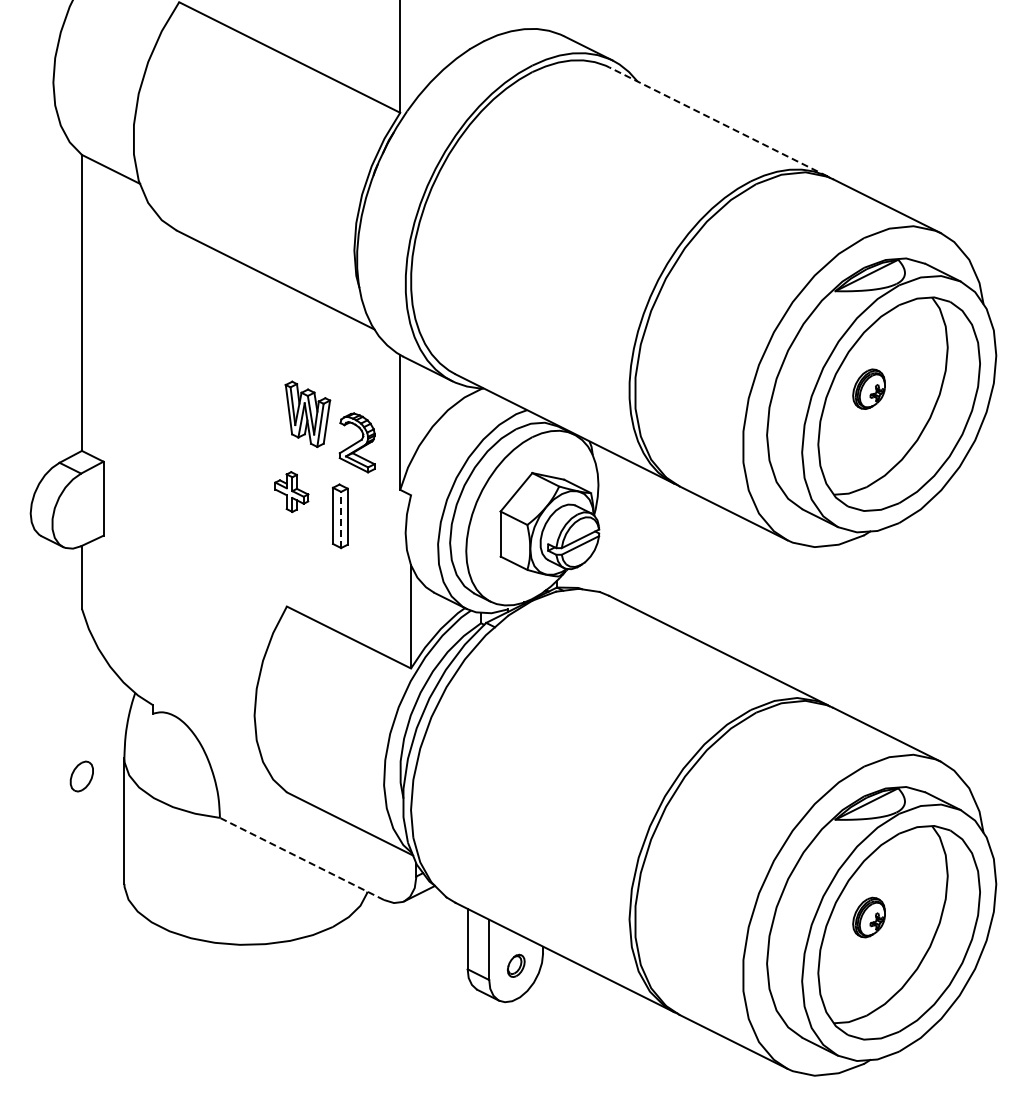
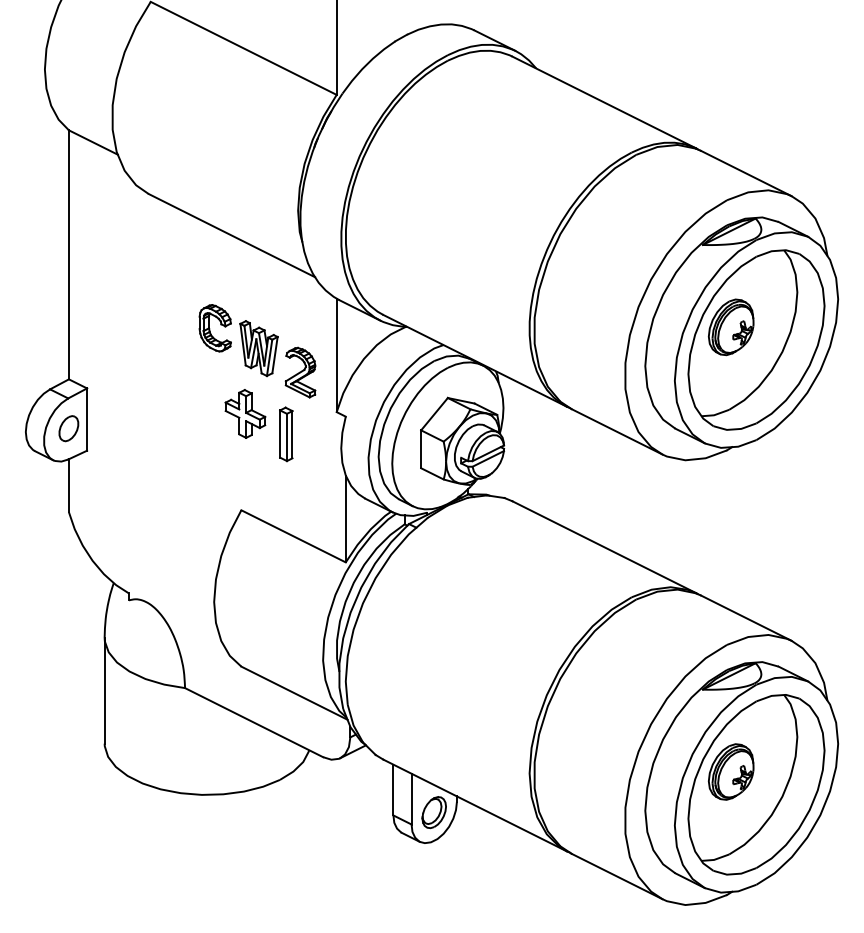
line: (717, 121) -> (603, 102), dashed -> solid
part: (255, 389) -> (214, 327), added
part: (868, 389) -> (730, 327), size x1.67
part: (291, 491) -> (245, 413), size x1.43
line: (341, 519) -> (287, 437), dashed -> solid
part: (81, 776) -> (68, 428), moved
line: (302, 858) -> (254, 722), dashed -> solid
part: (868, 917) -> (730, 771), size x1.67
part: (516, 965) -> (434, 812), size x1.67

